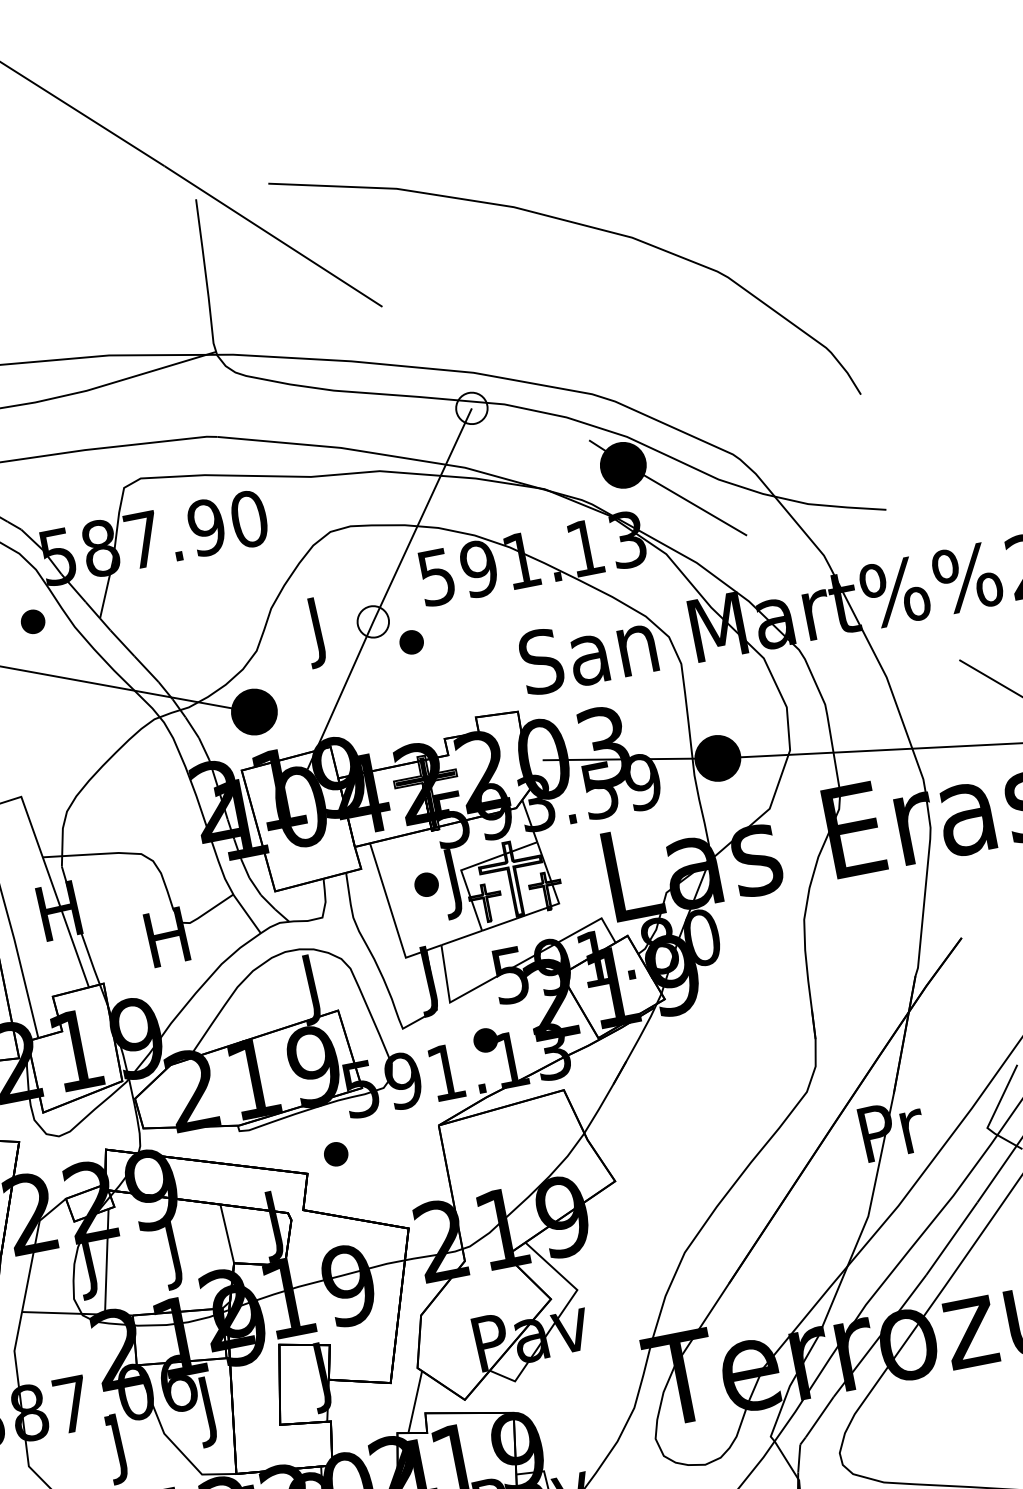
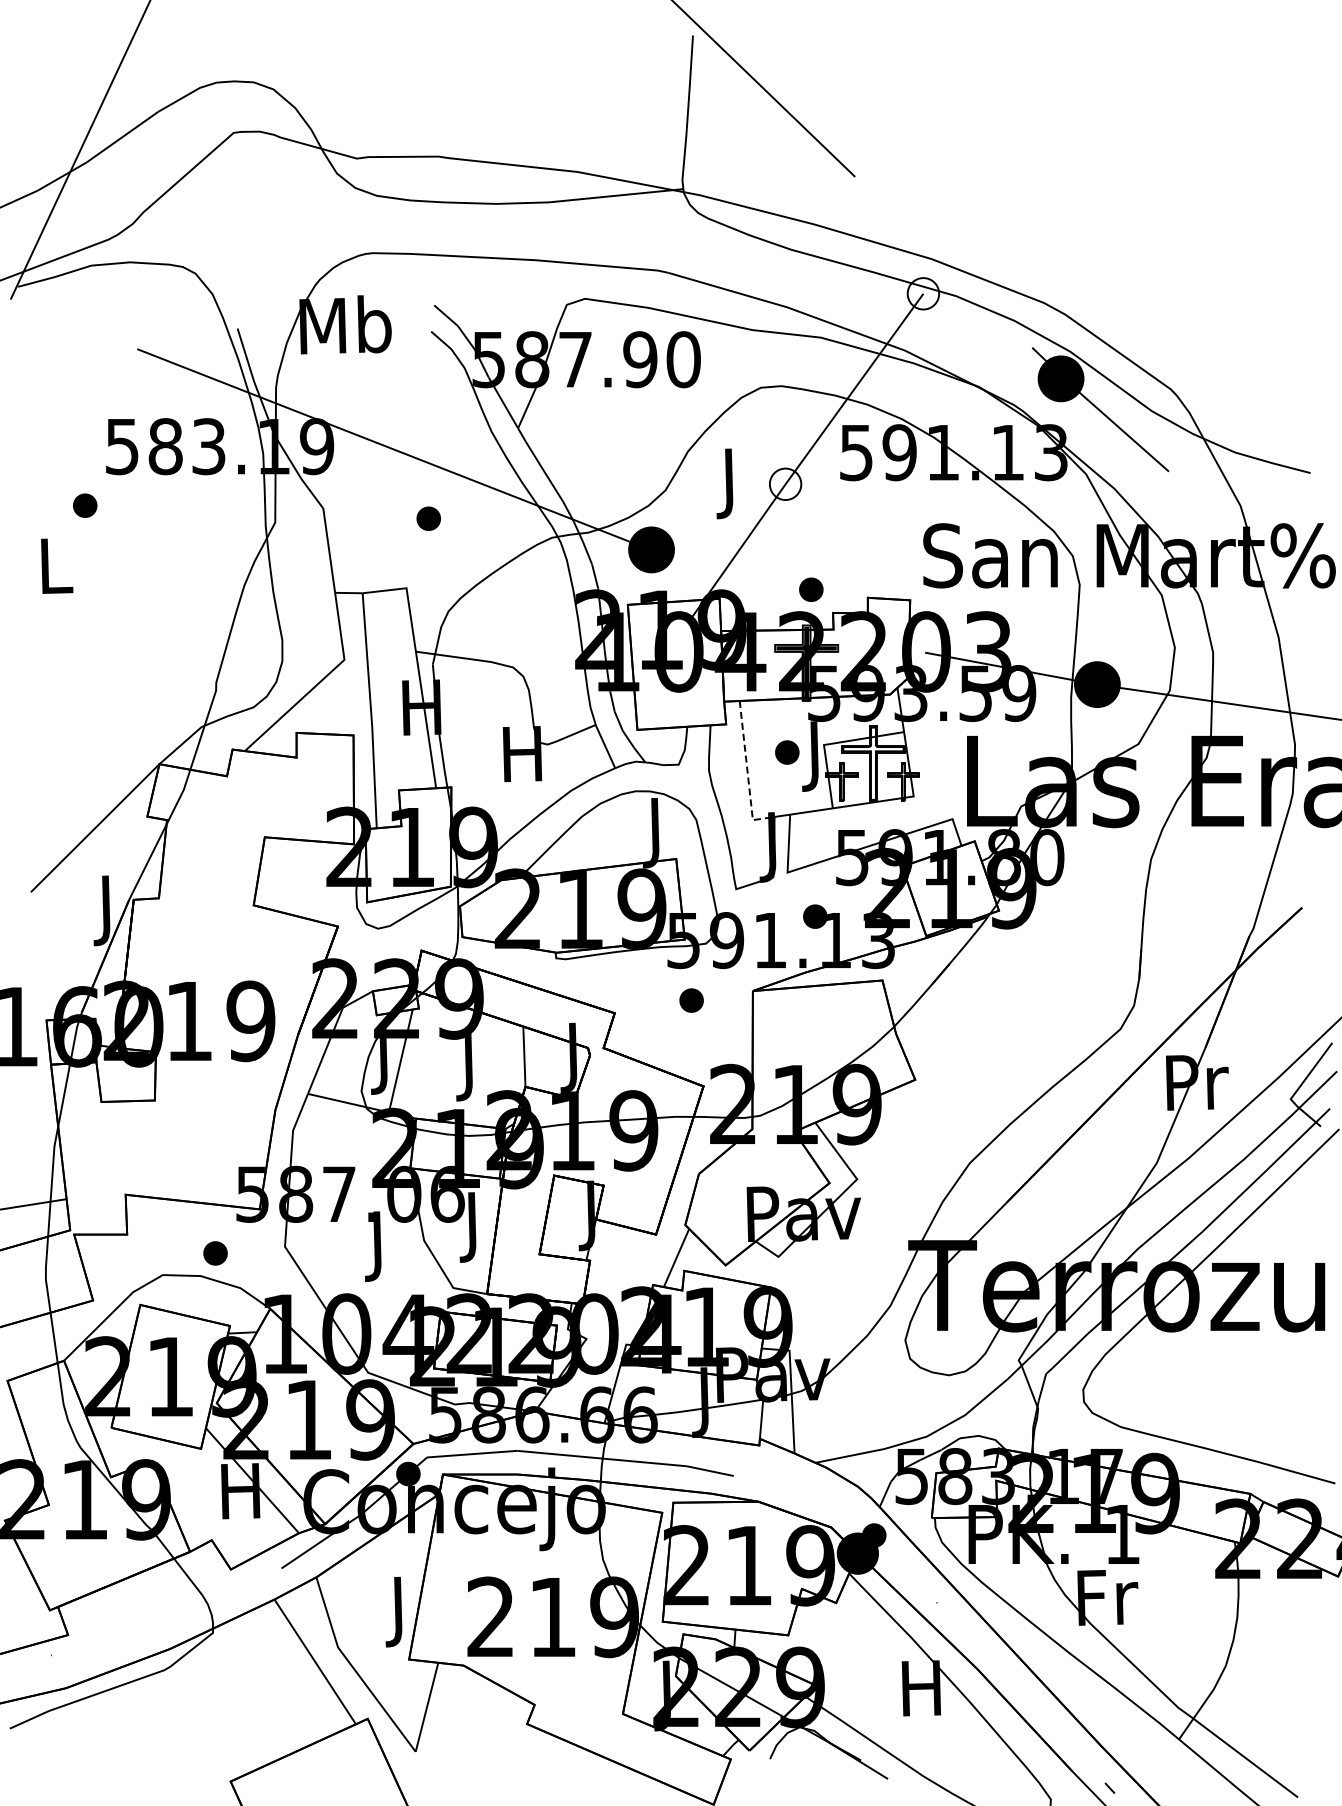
curve: (582, 226) -> (1067, 136), removed
part: (32, 621) -> (428, 518), moved
part: (411, 642) -> (811, 589), moved
line: (391, 912) -> (747, 772), solid -> dashed
part: (336, 1154) -> (691, 1000), moved

